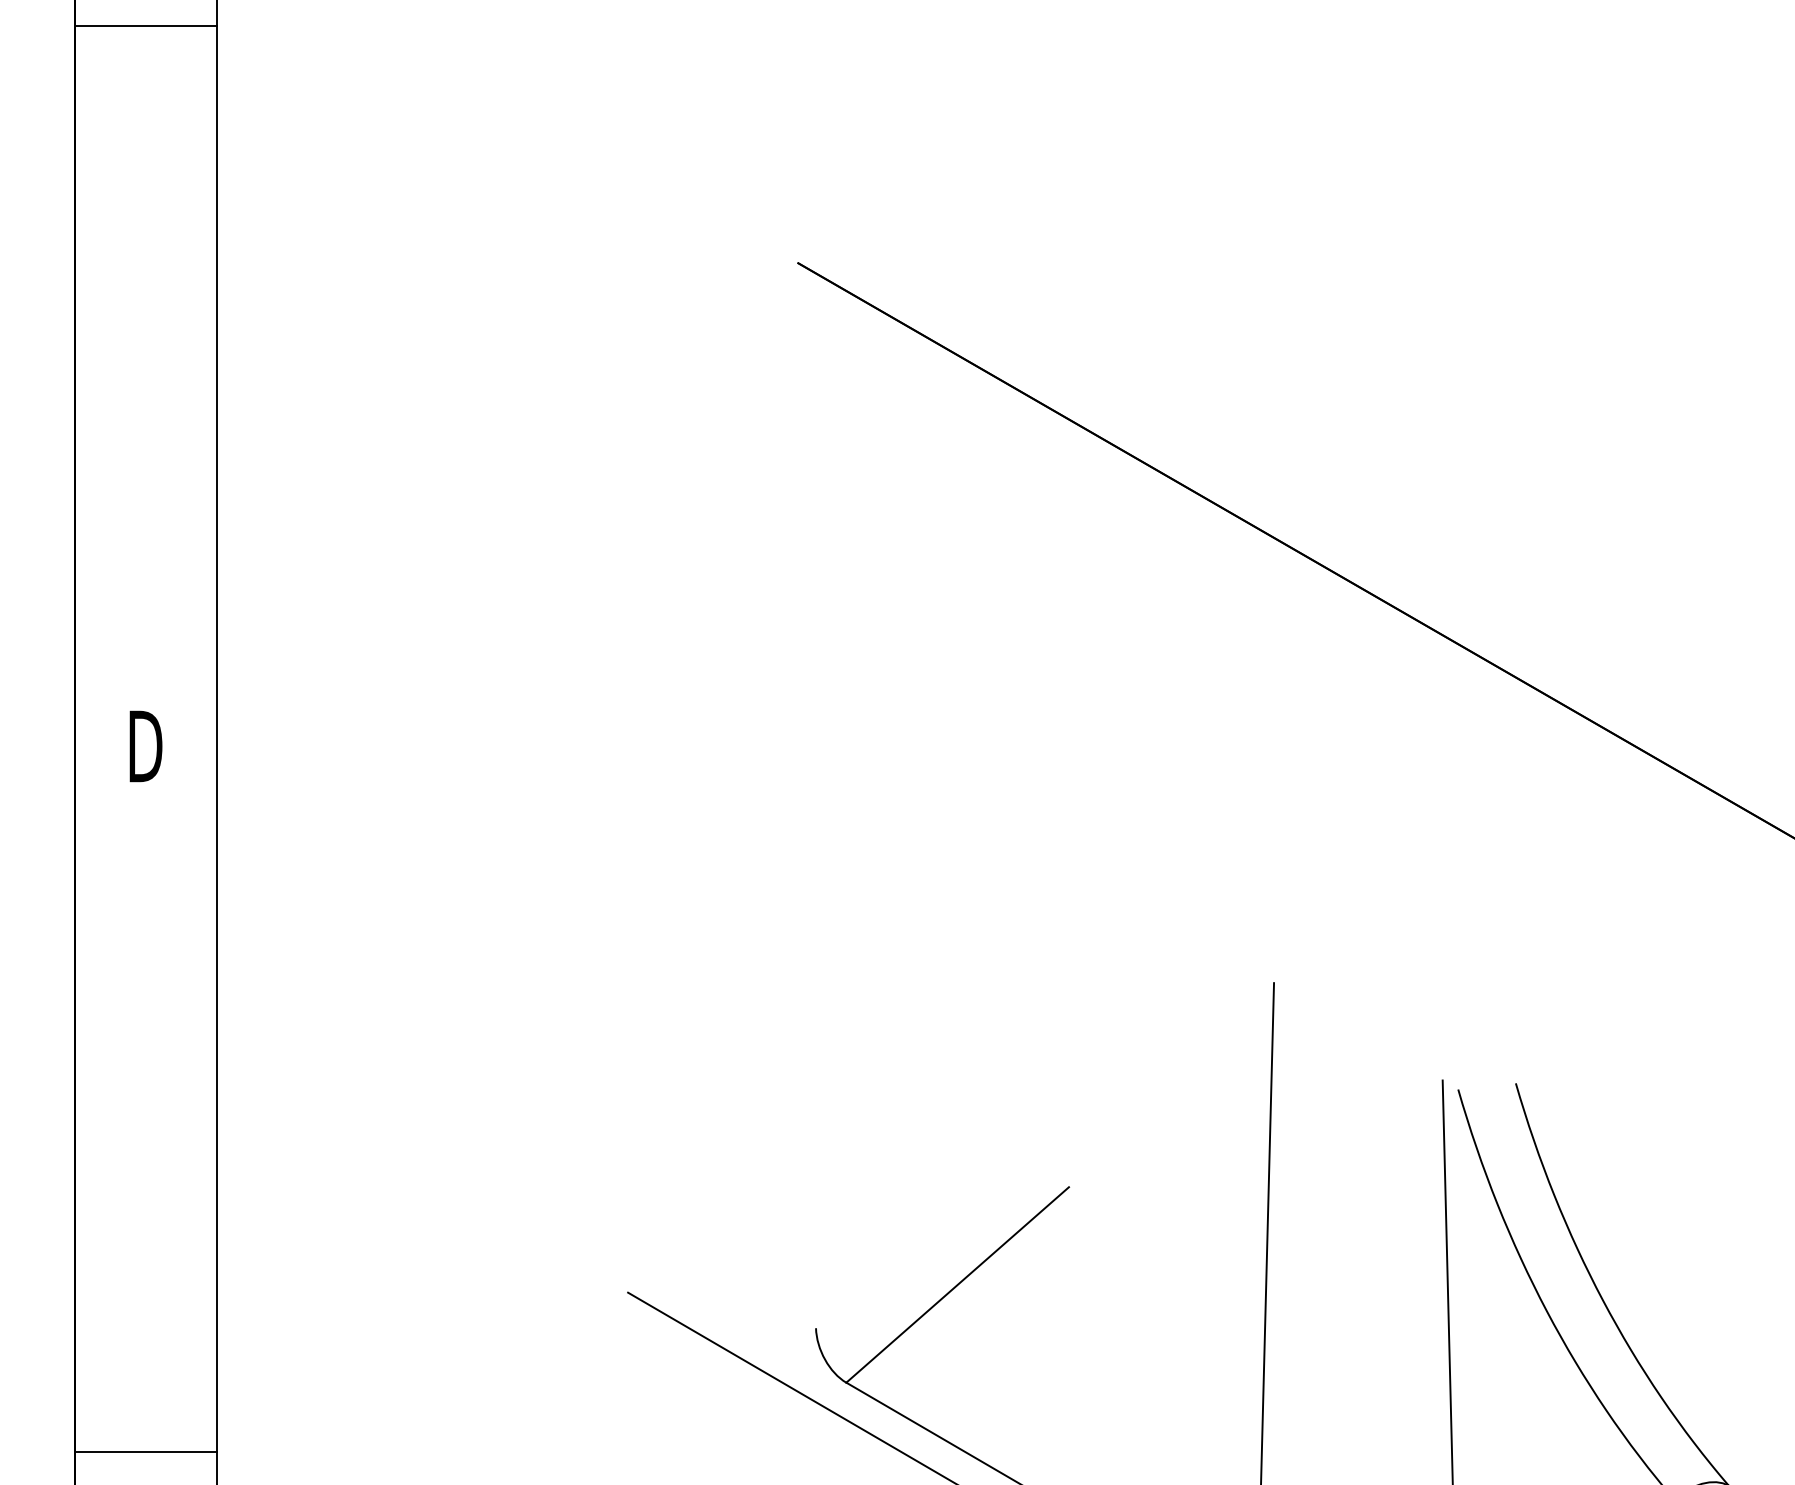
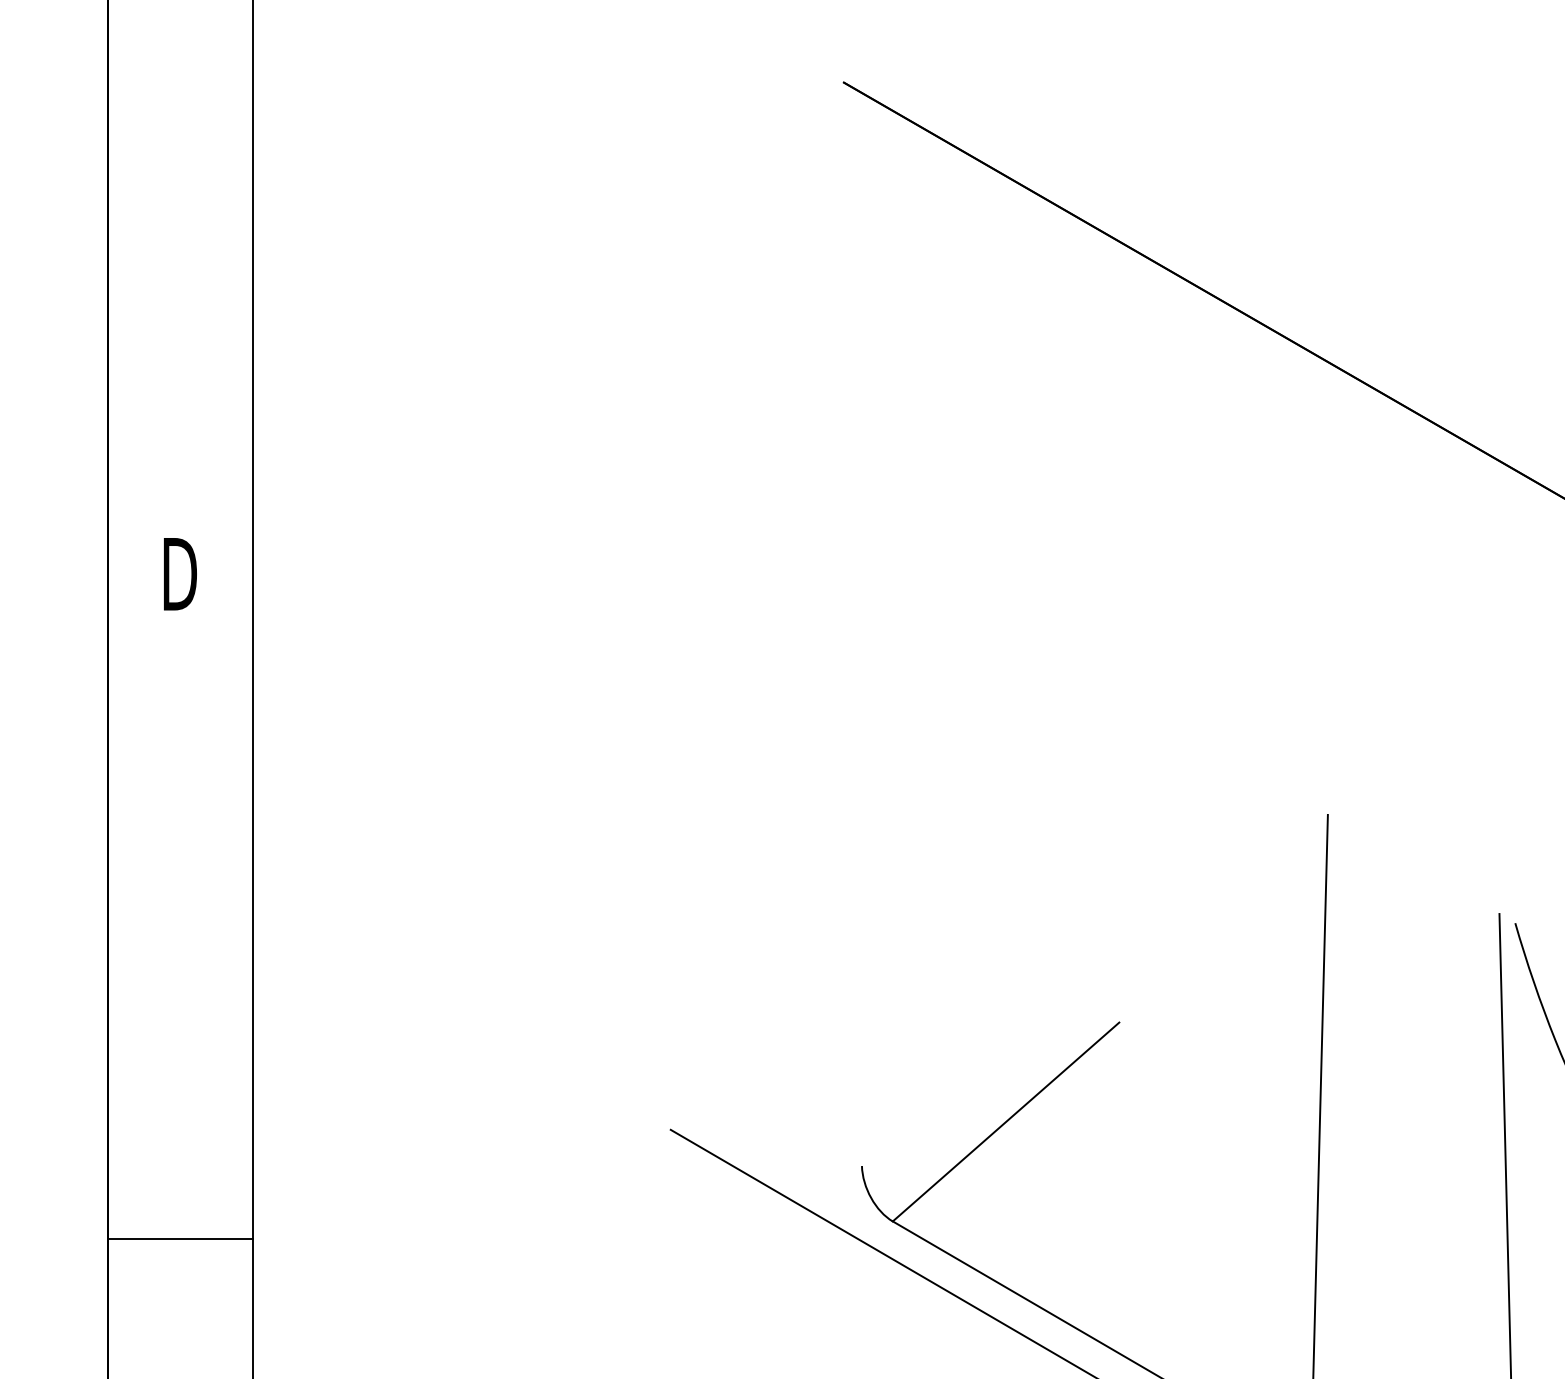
line: (145, 1451) -> (179, 1238), moved

